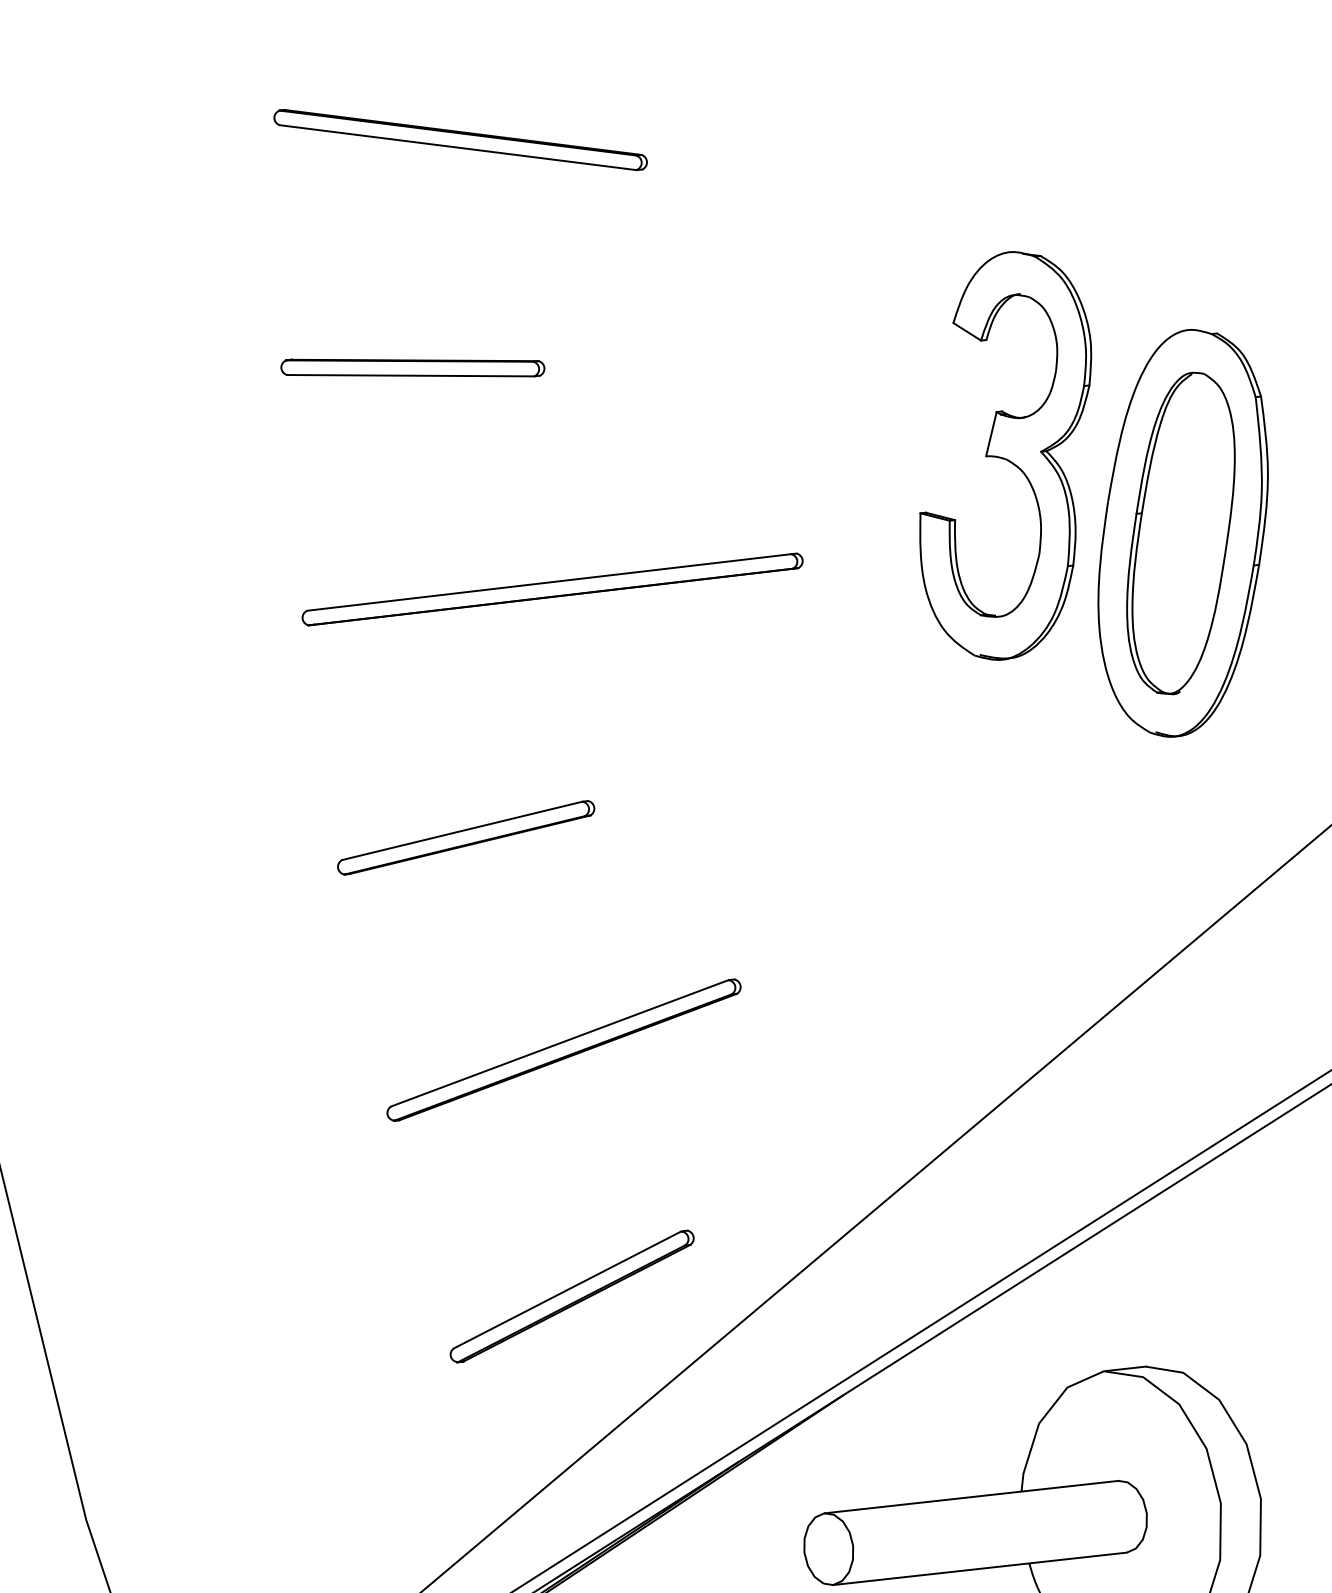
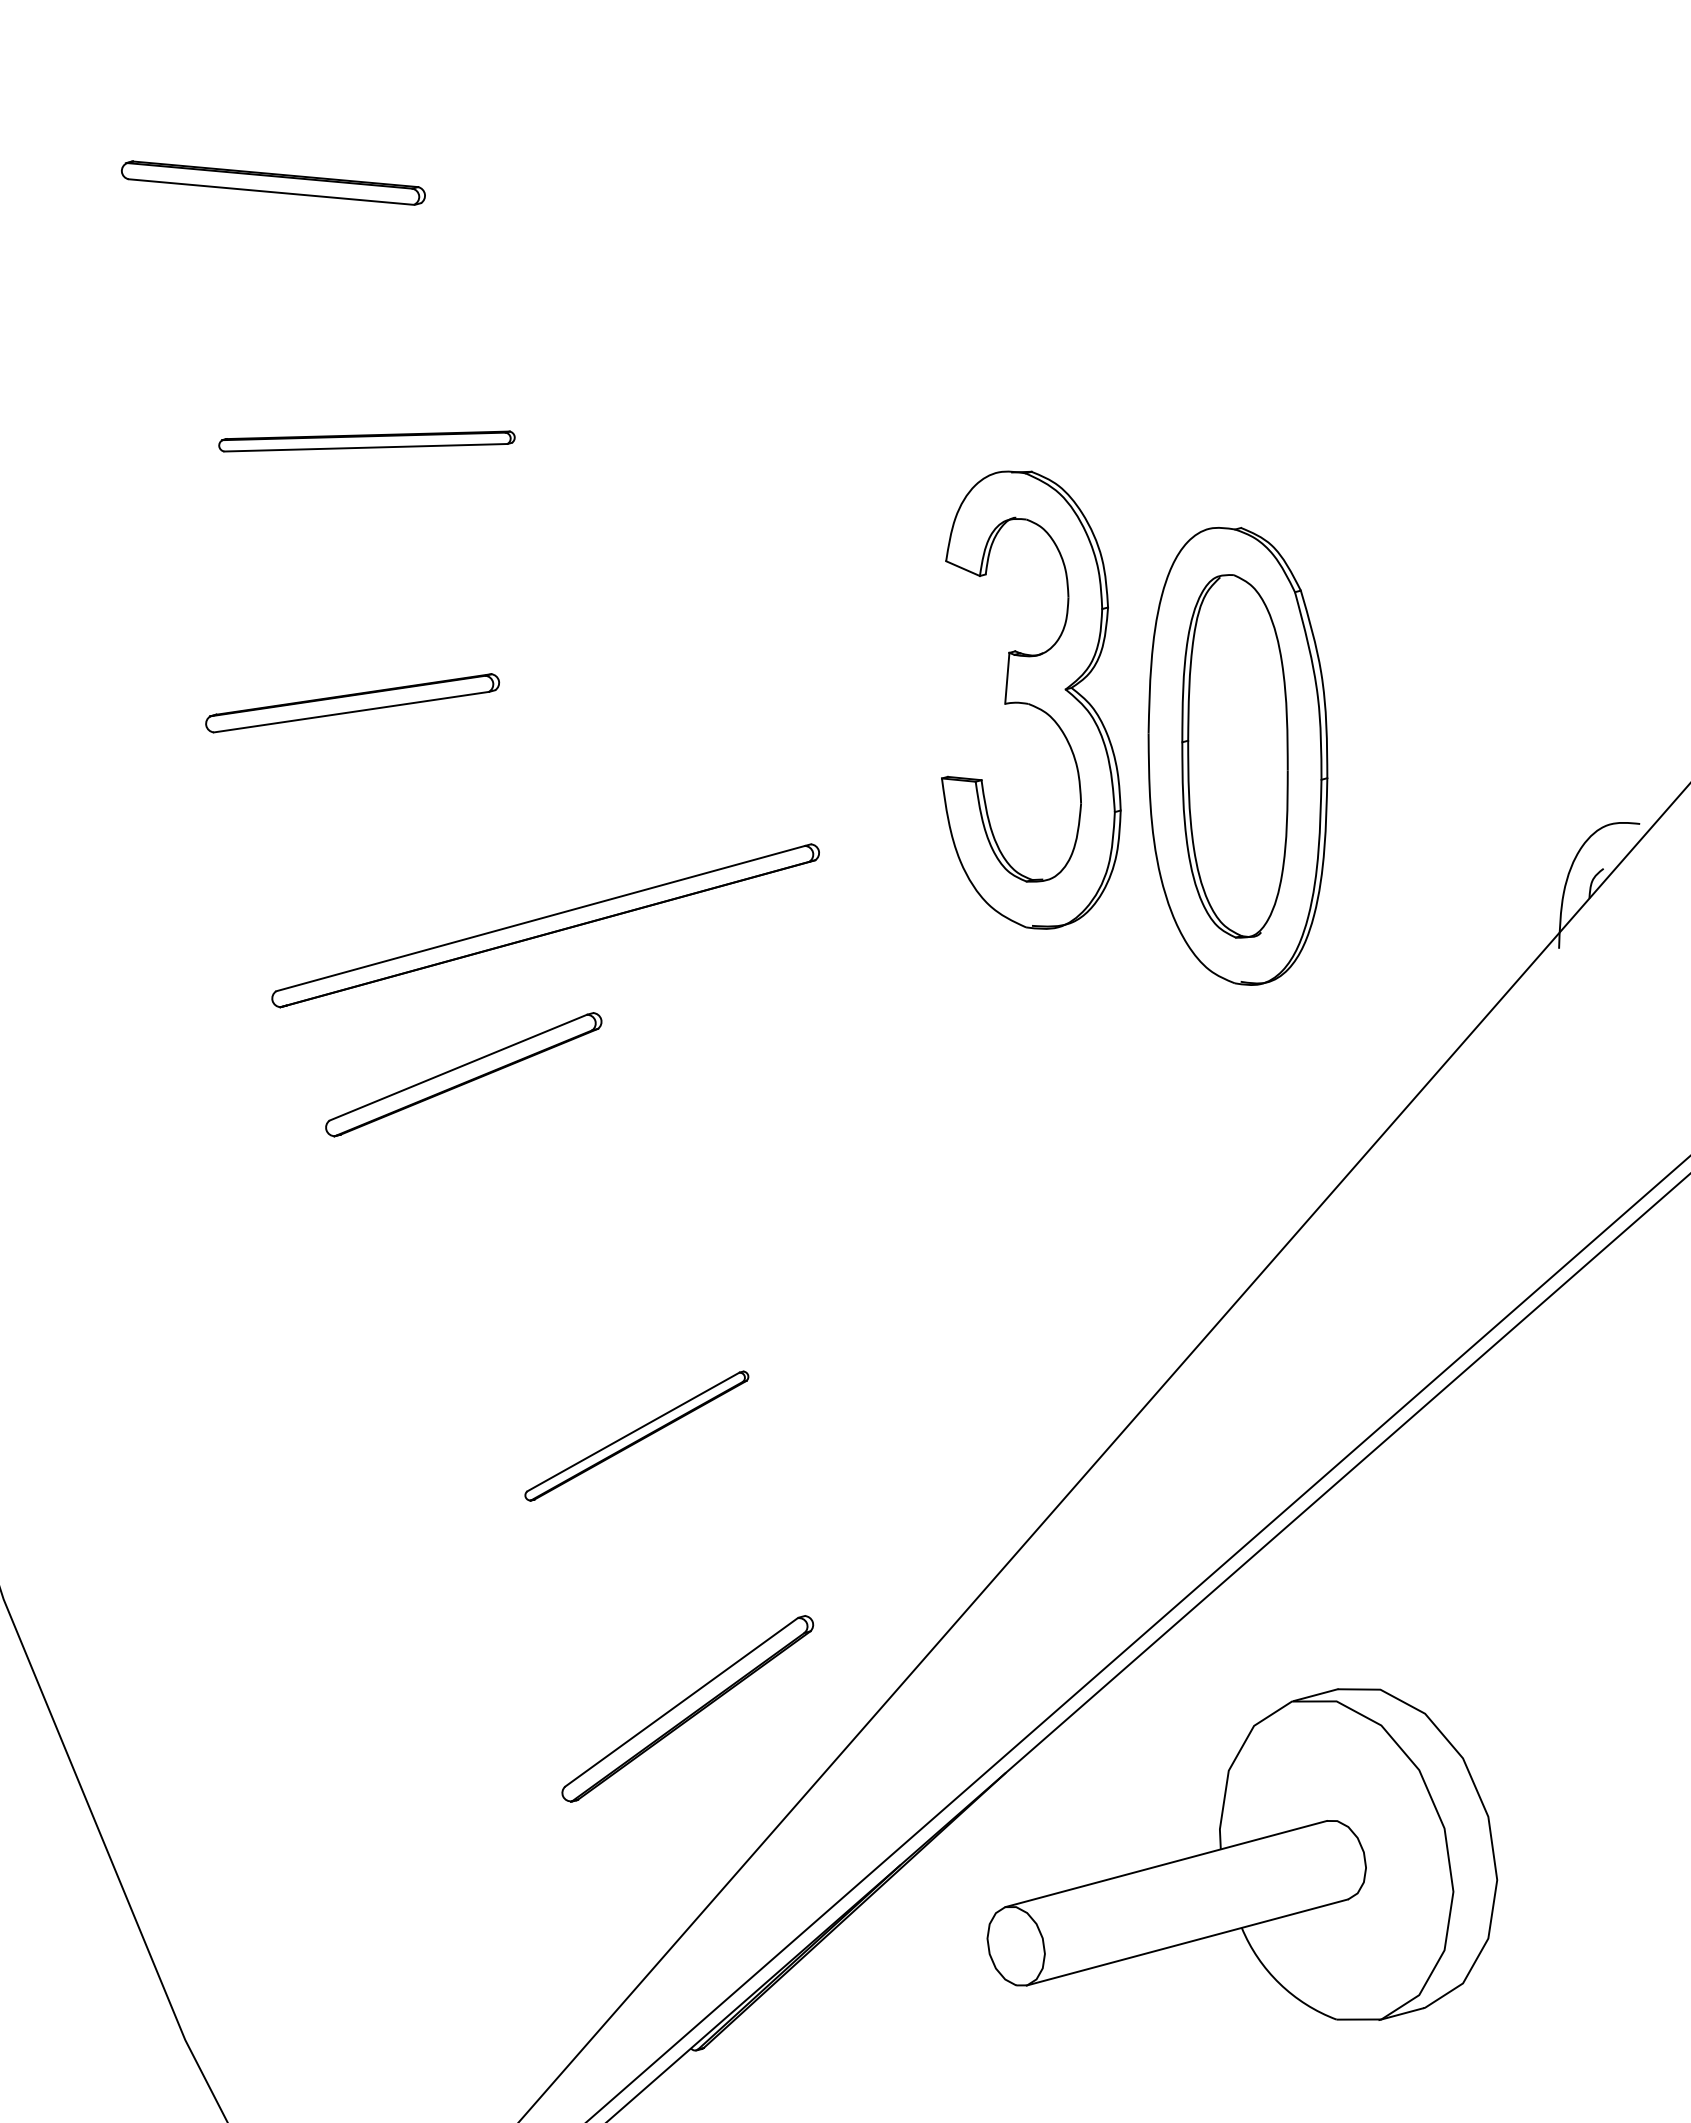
part: (460, 139) -> (366, 441), size x0.7
part: (465, 837) -> (463, 1074), moved
part: (563, 1049) -> (636, 1435), size x0.6

